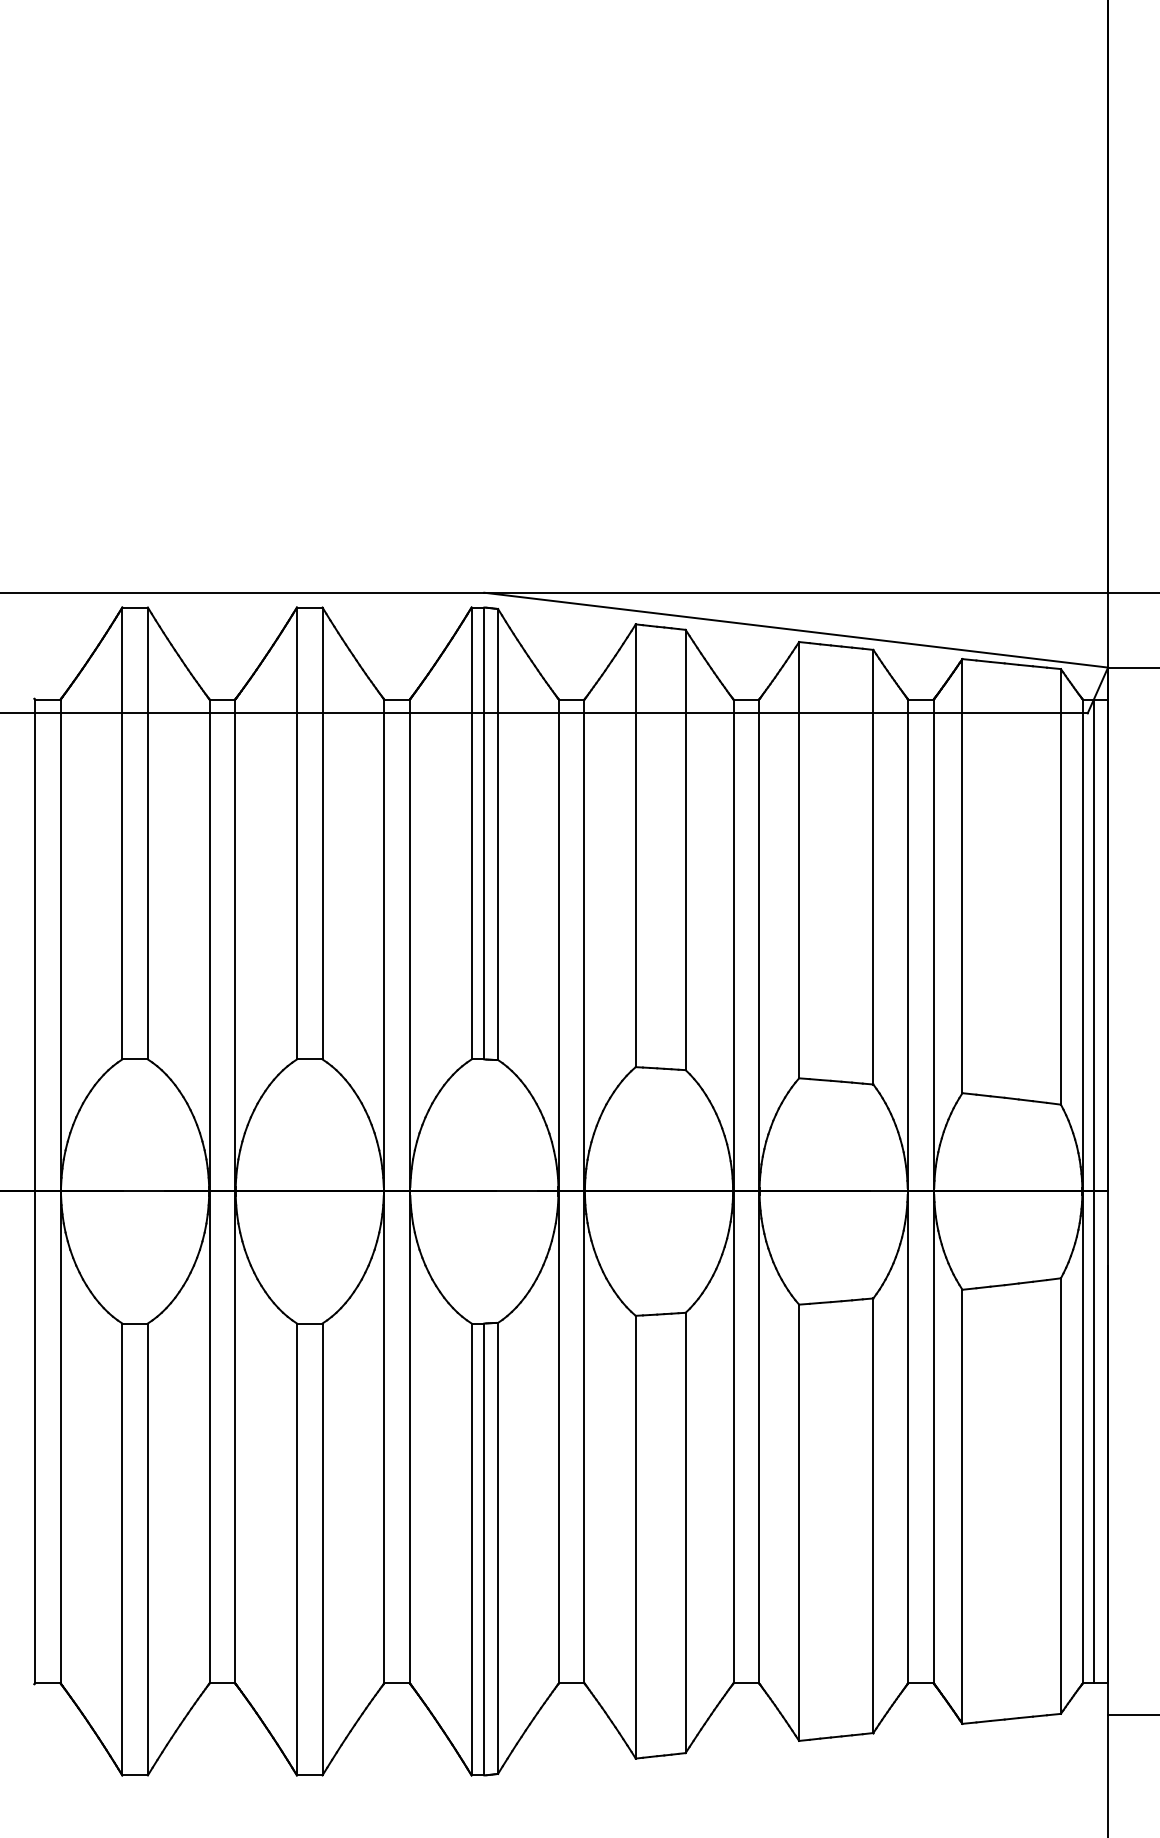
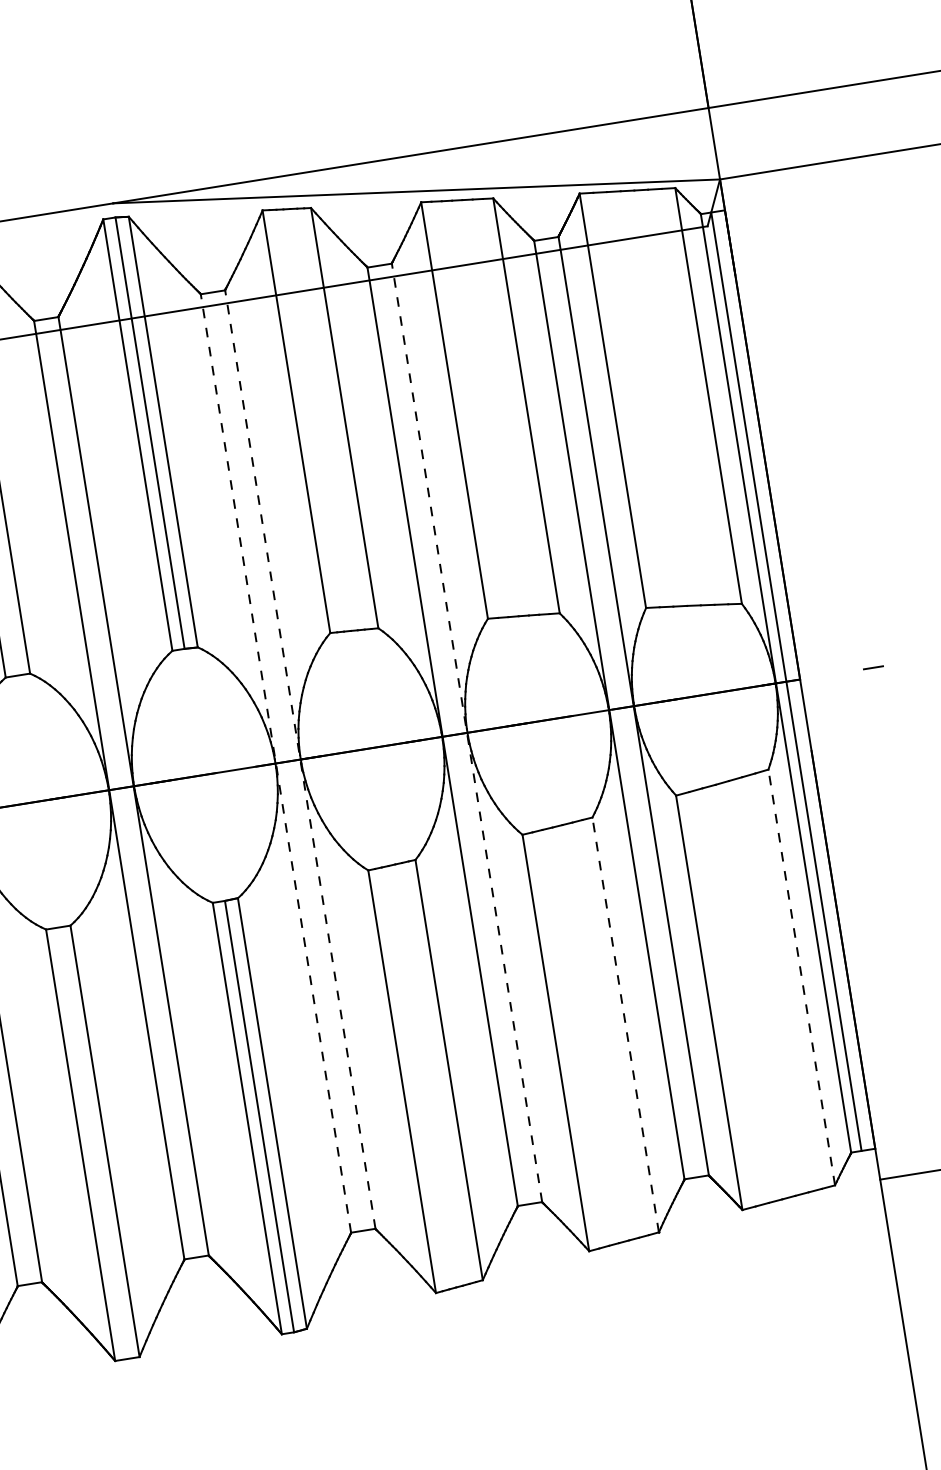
line: (558, 1191) -> (275, 763), solid -> dashed
line: (584, 1191) -> (300, 759), solid -> dashed
line: (759, 1191) -> (467, 732), solid -> dashed
line: (1060, 1496) -> (801, 977), solid -> dashed
line: (873, 1515) -> (625, 1024), solid -> dashed

